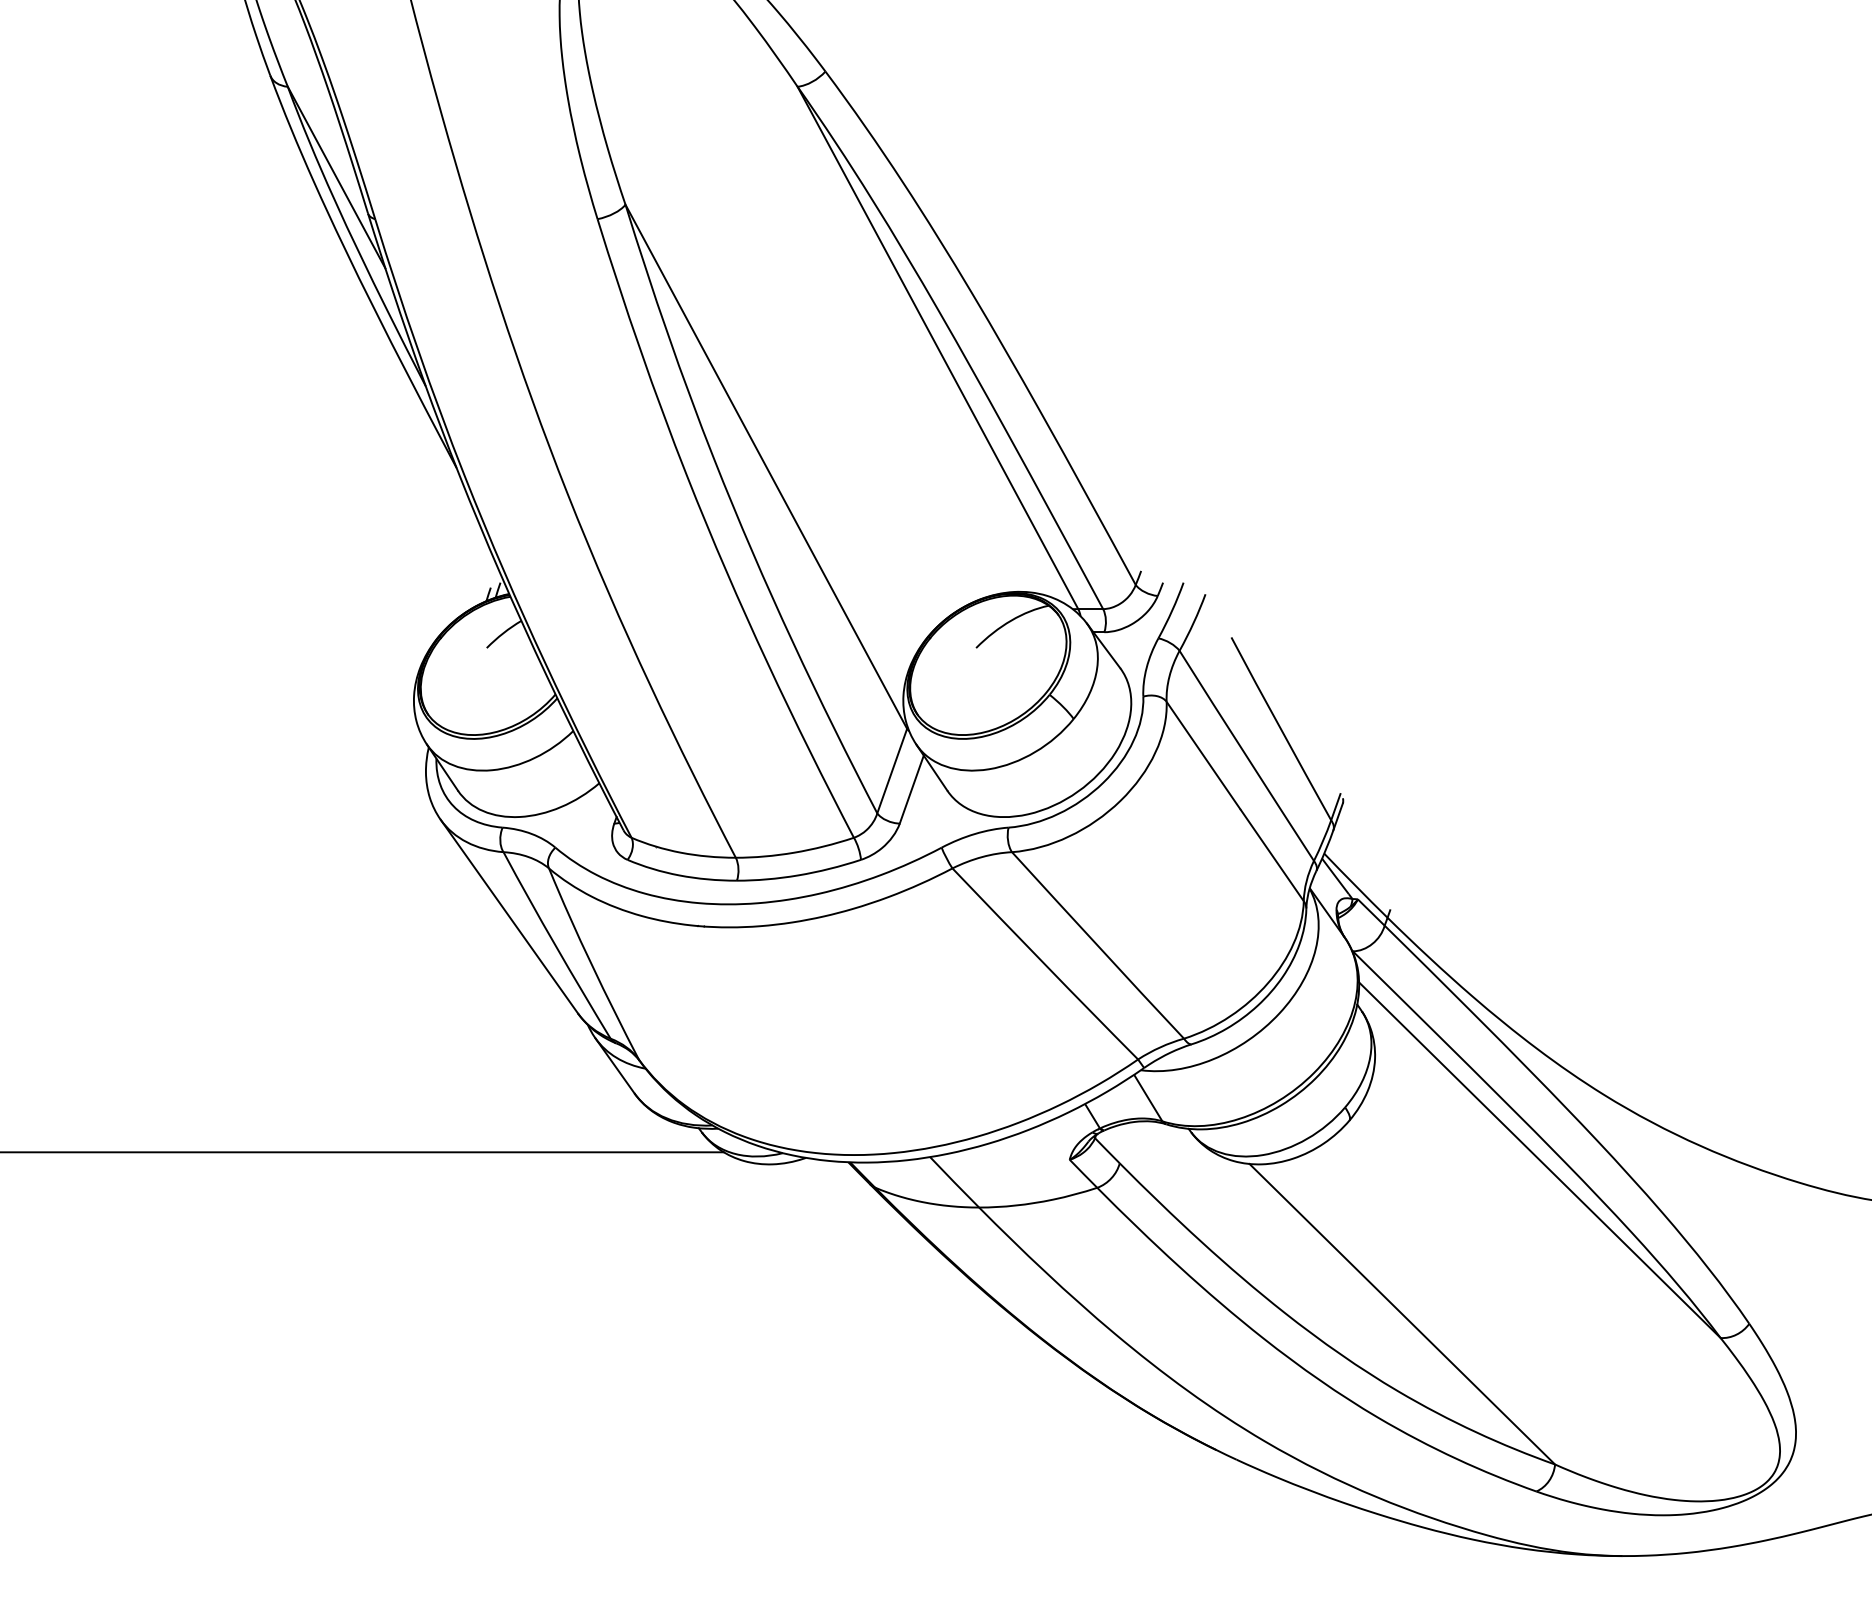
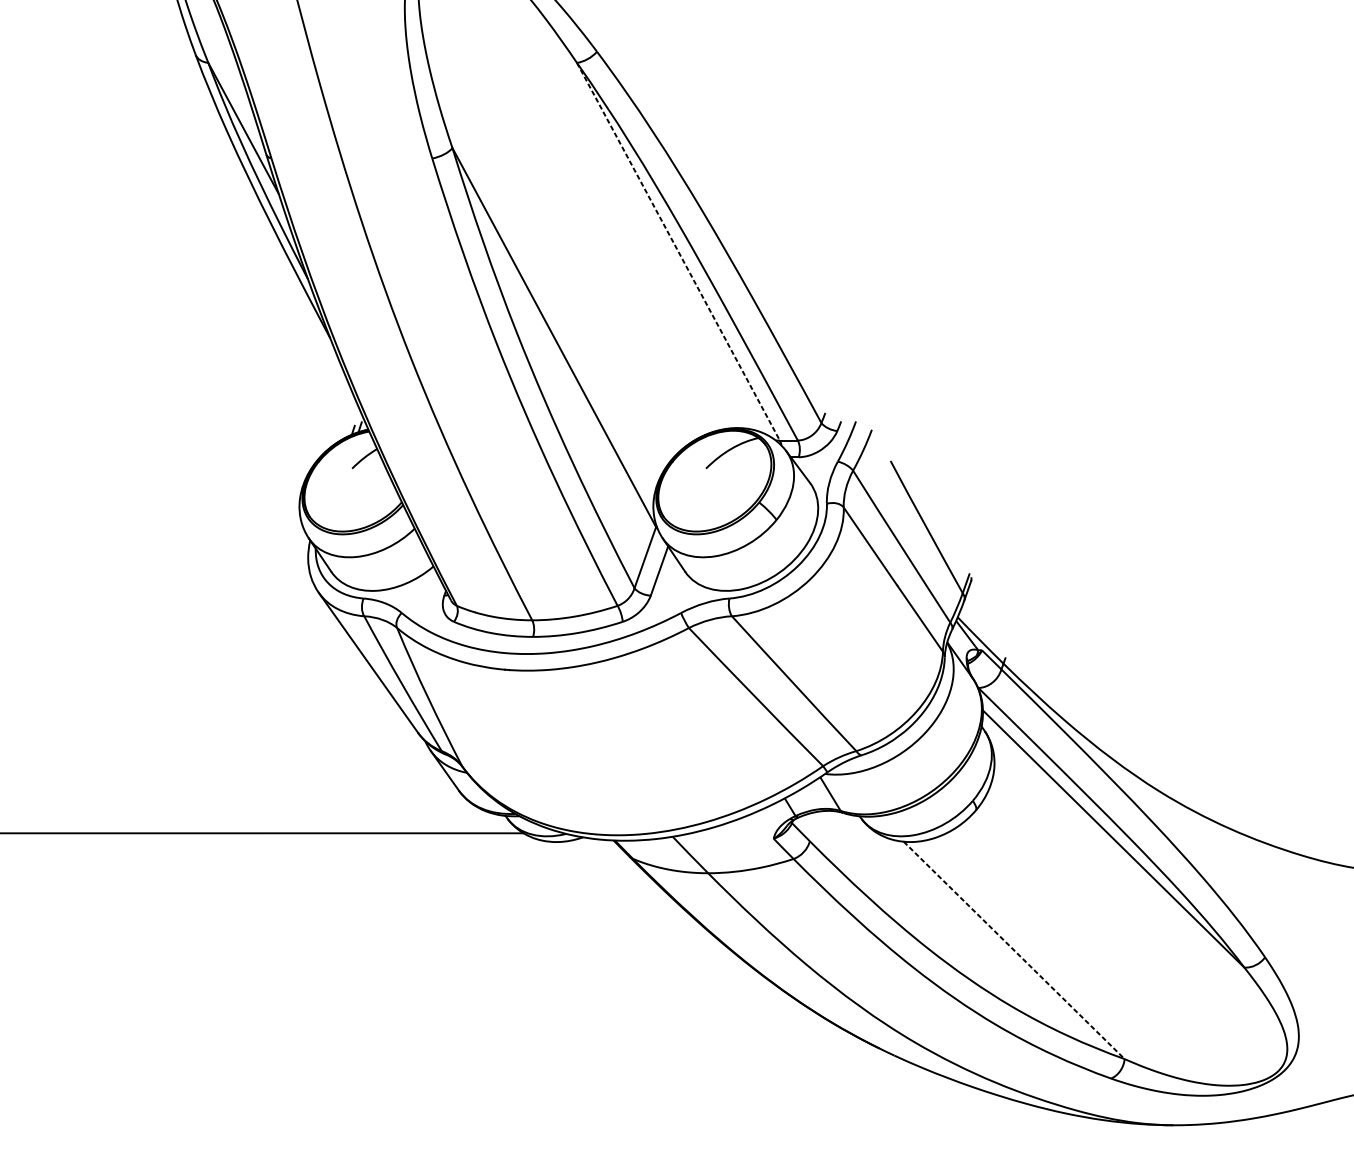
line: (938, 348) -> (678, 252), solid -> dashed
line: (1402, 1314) -> (1014, 950), solid -> dashed

